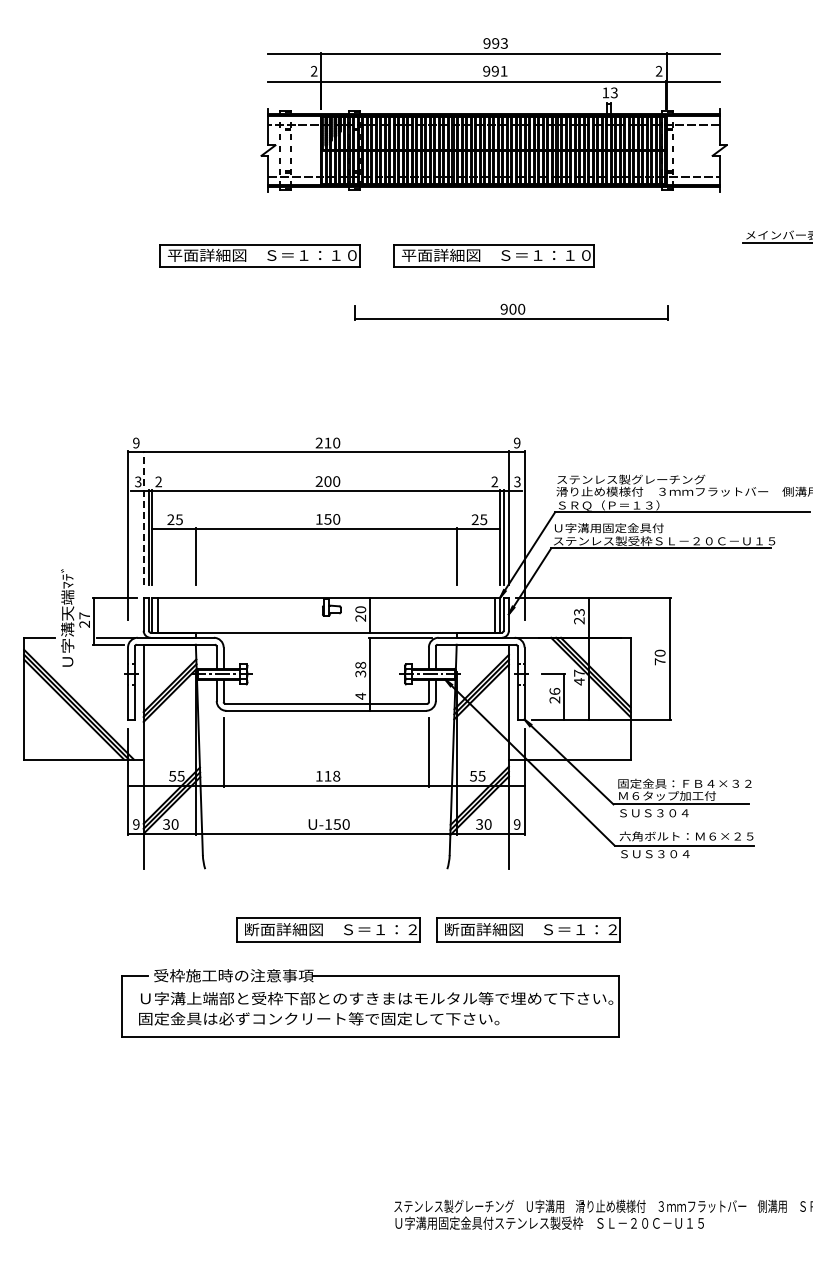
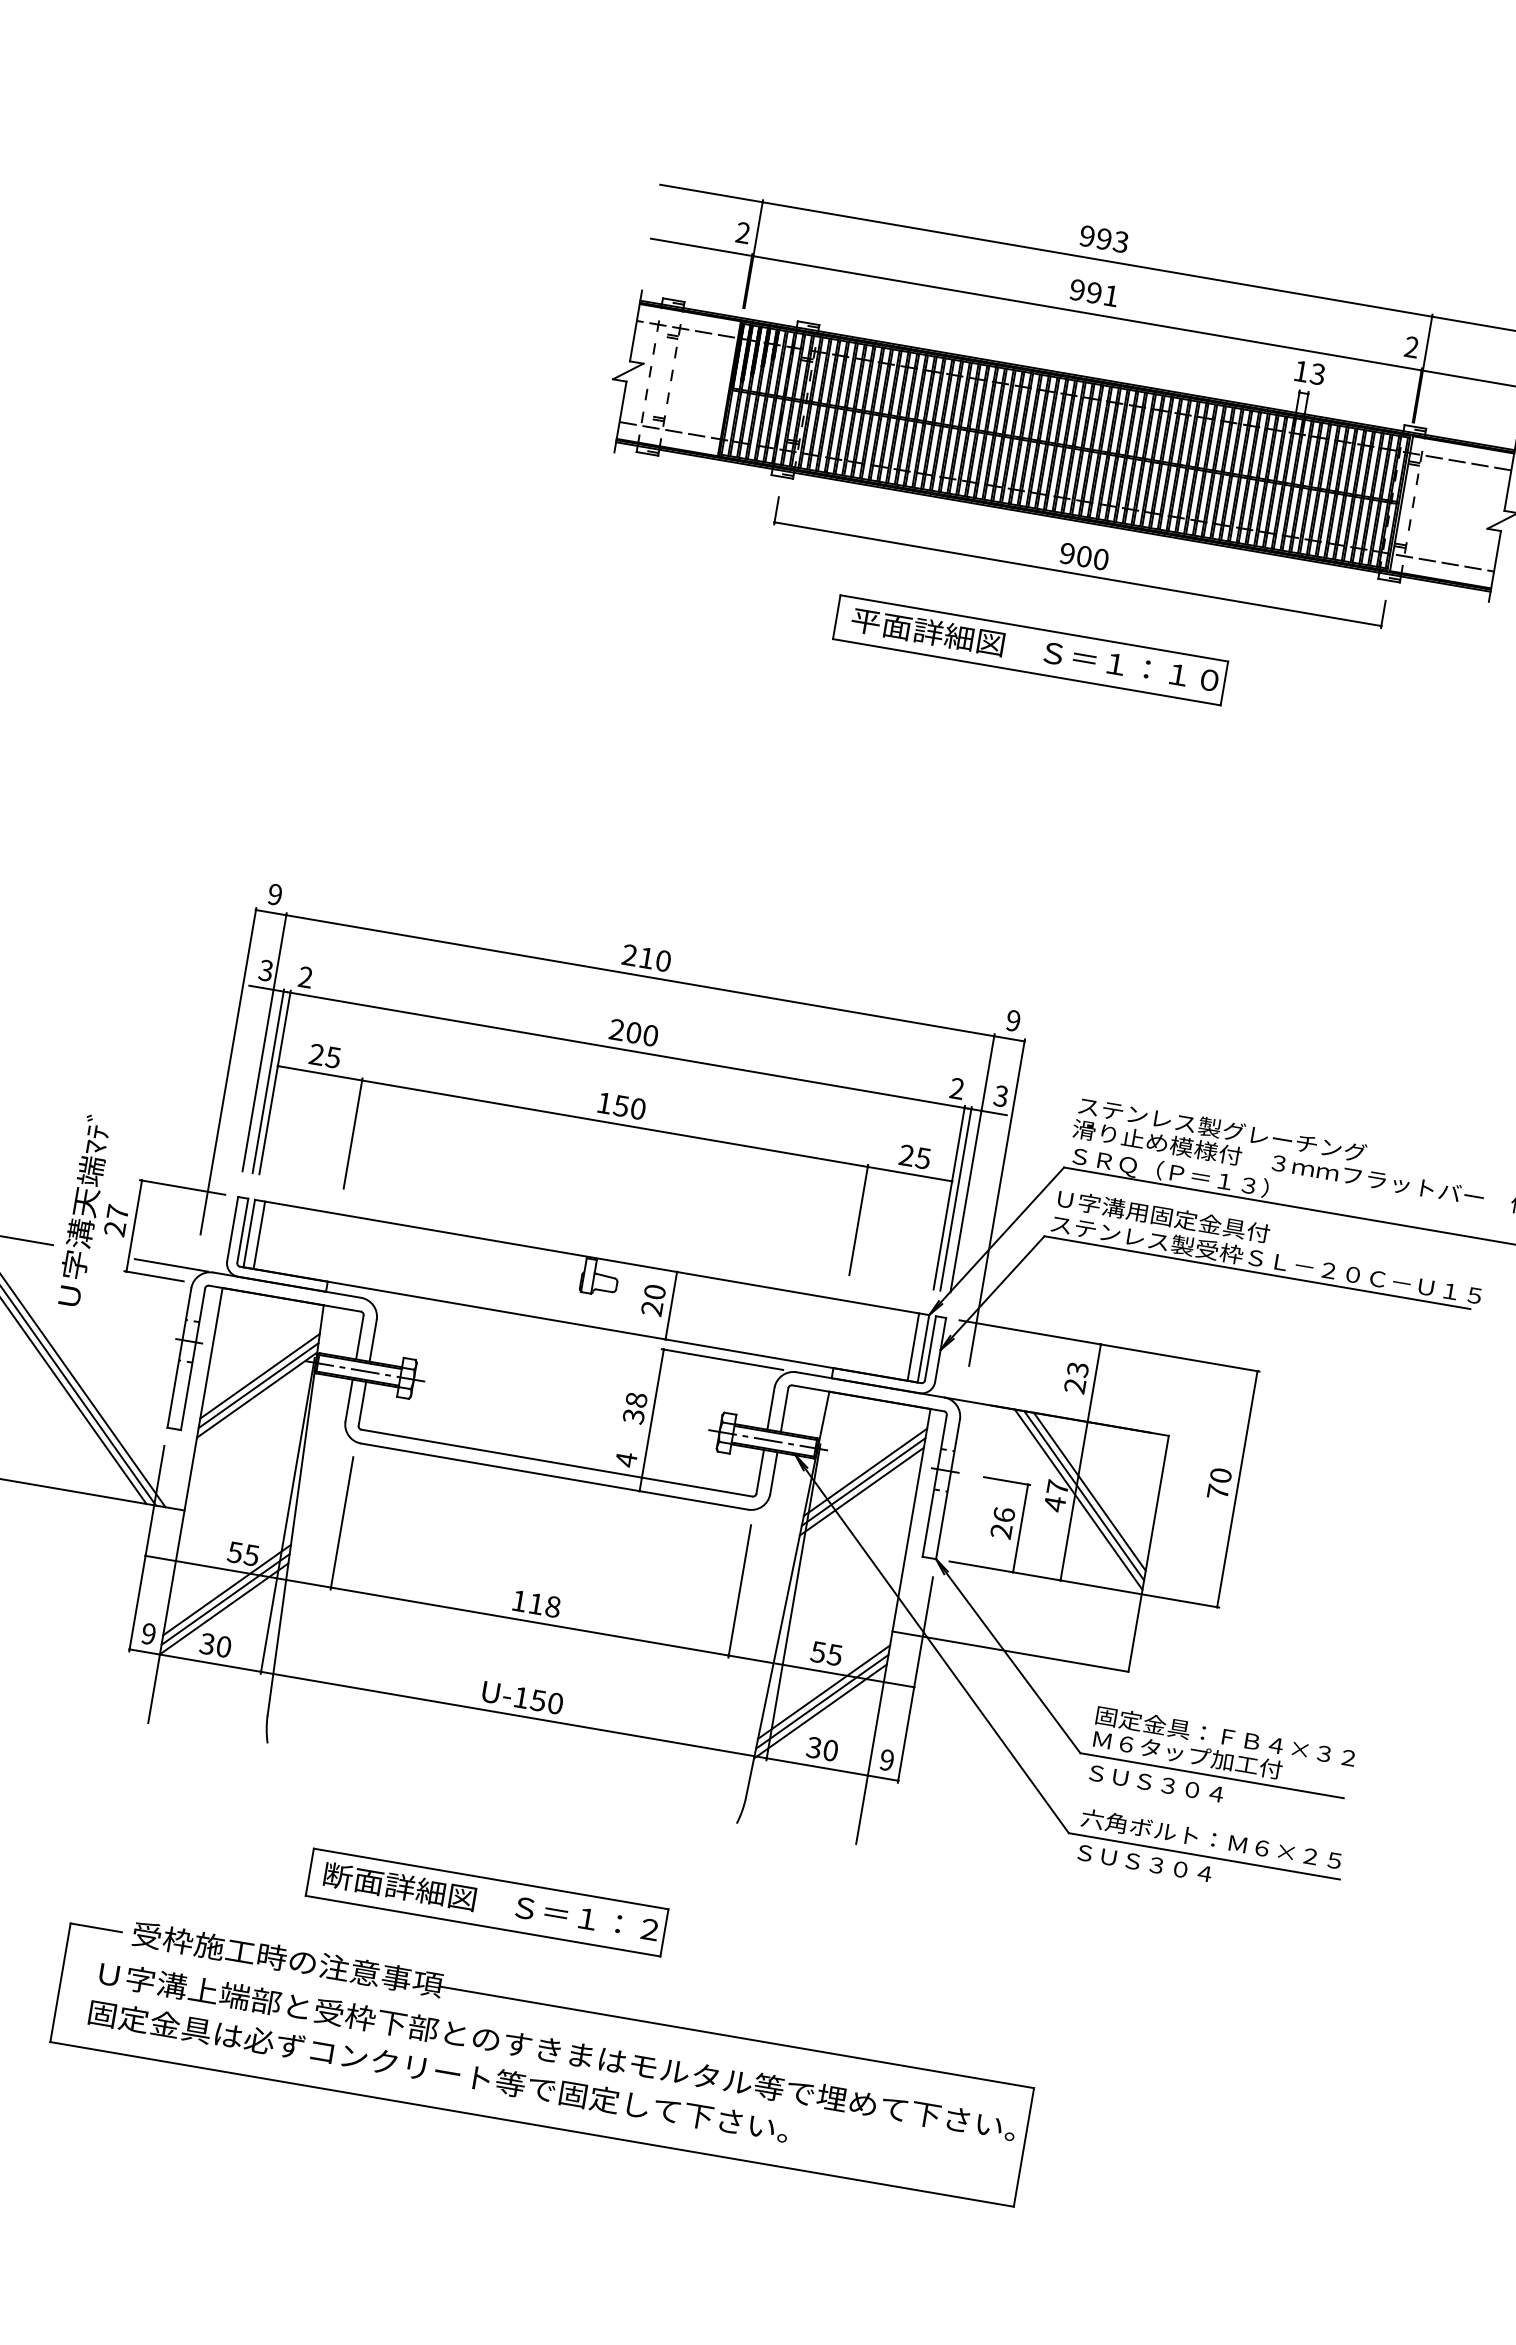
part: (259, 255) -> (576, 571), removed
part: (511, 311) -> (1080, 560), moved
line: (143, 517) -> (264, 1041), dashed -> solid
part: (528, 929) -> (874, 1967), removed

